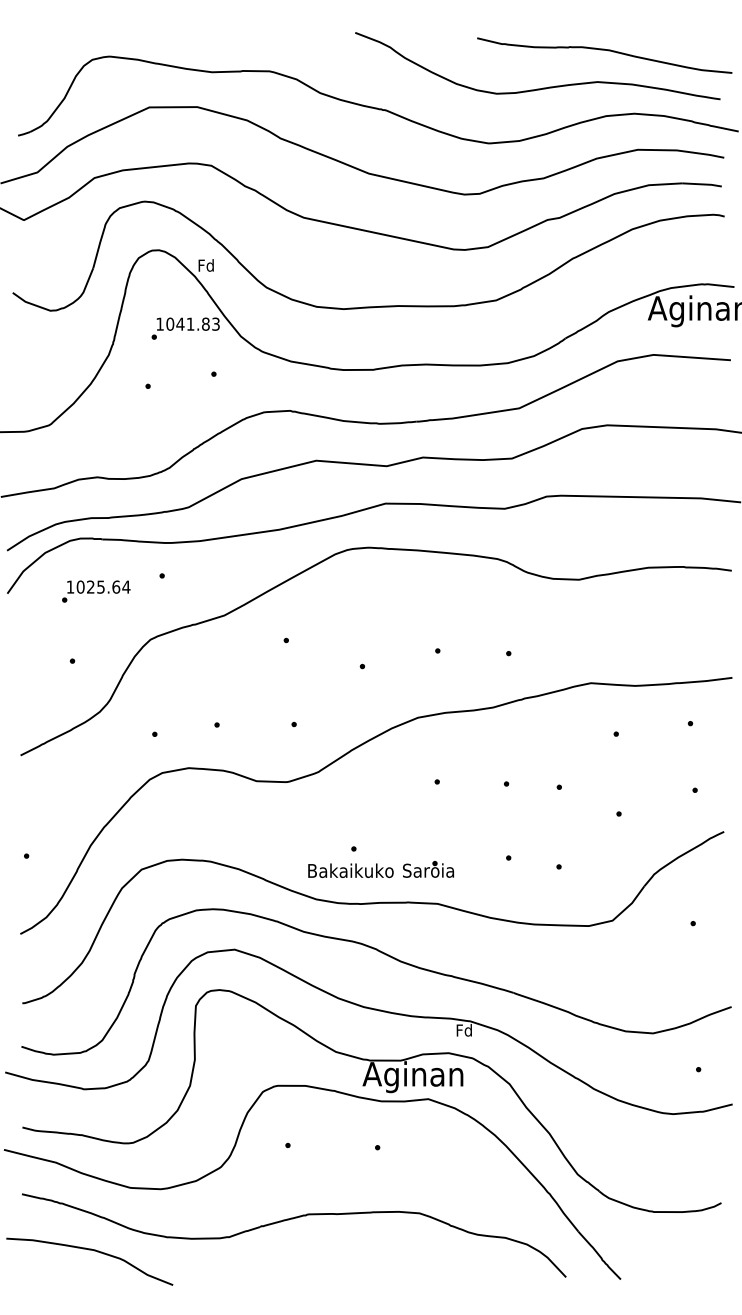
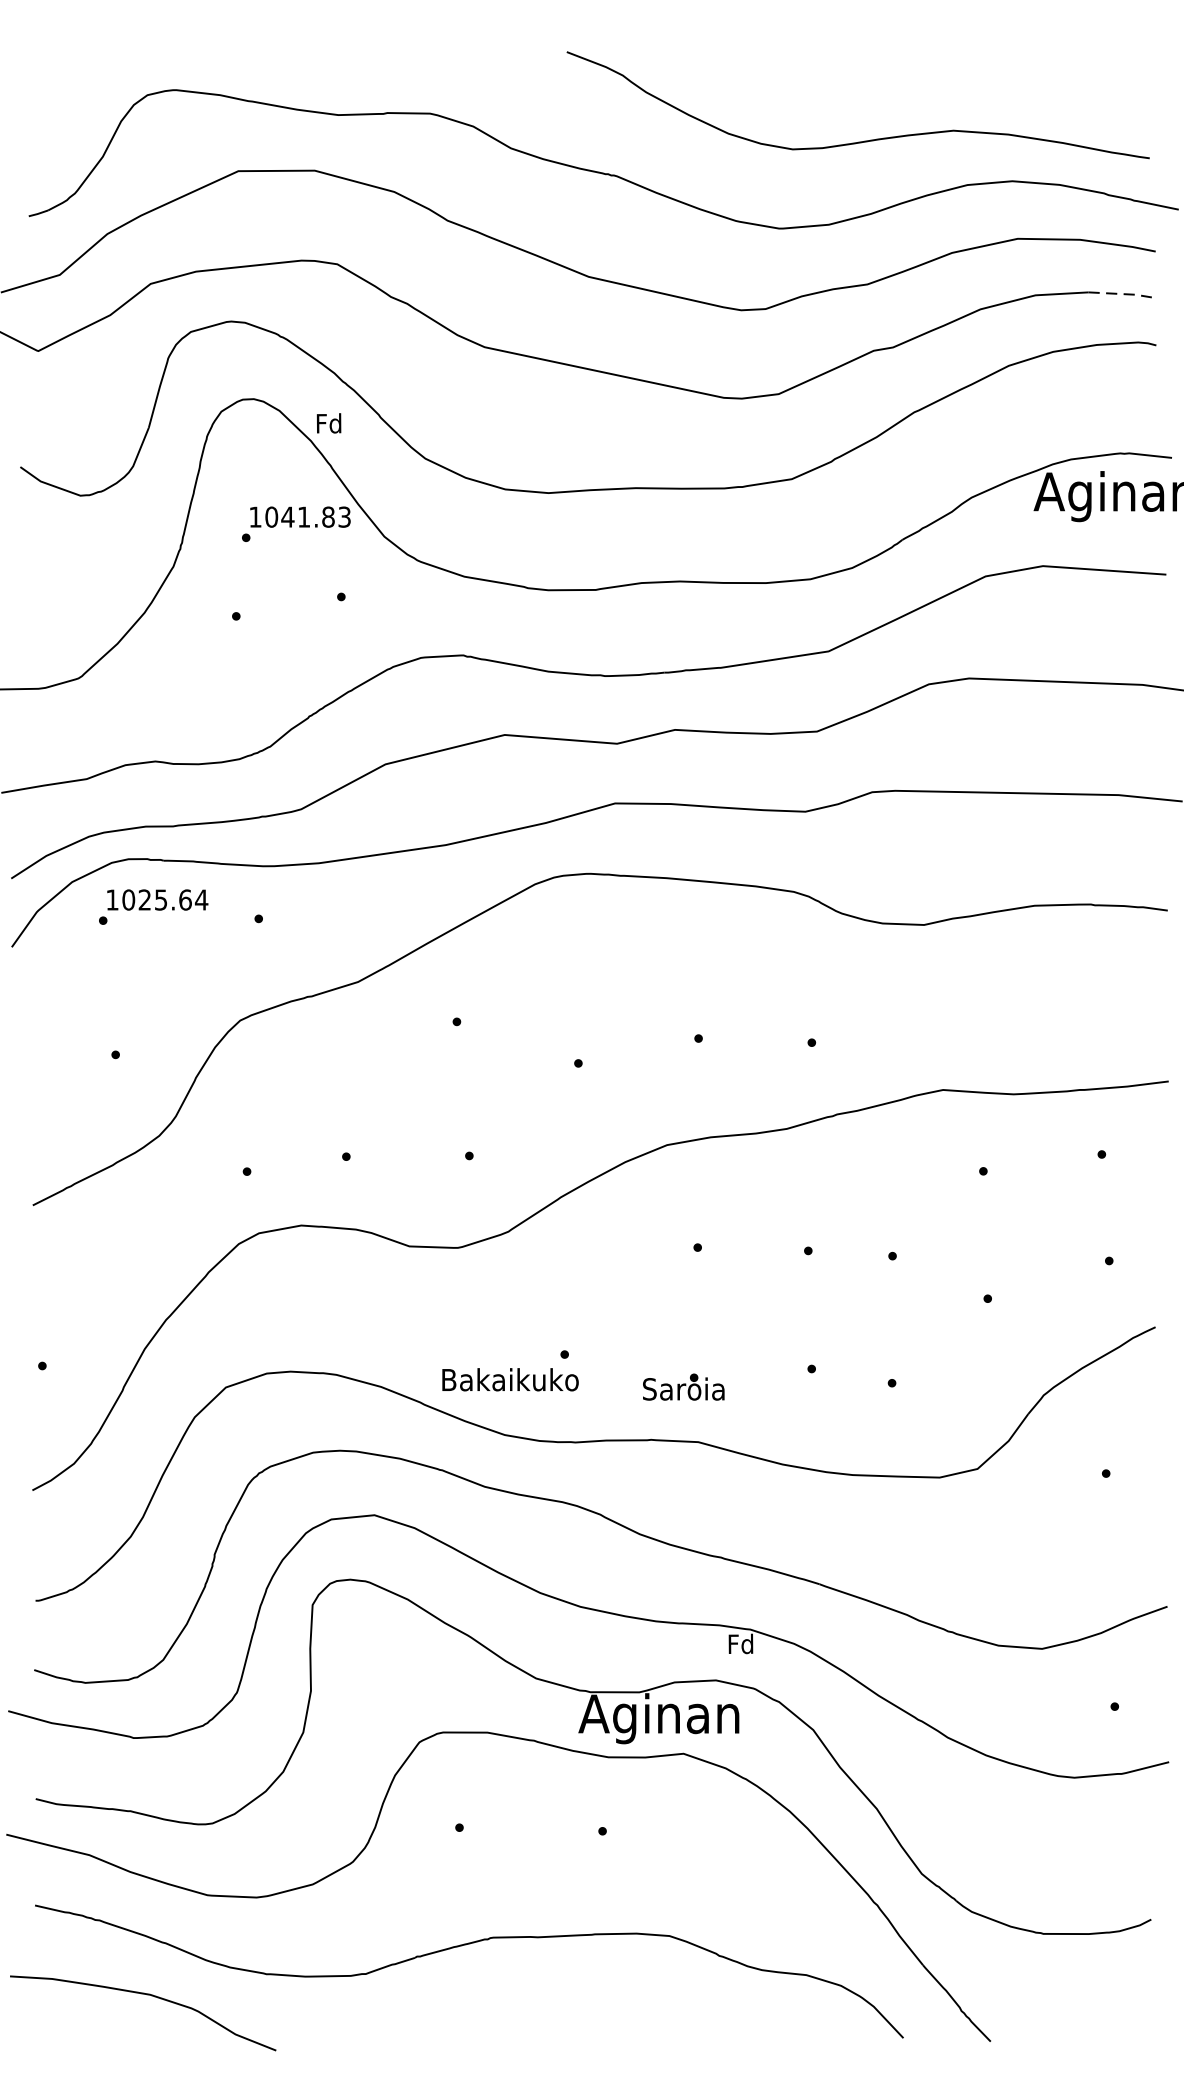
curve: (604, 50) -> (964, 80), removed
line: (702, 184) -> (1121, 294), solid -> dashed
text: (96, 591) -> (153, 906), moved
text: (350, 870) -> (509, 1379), moved

